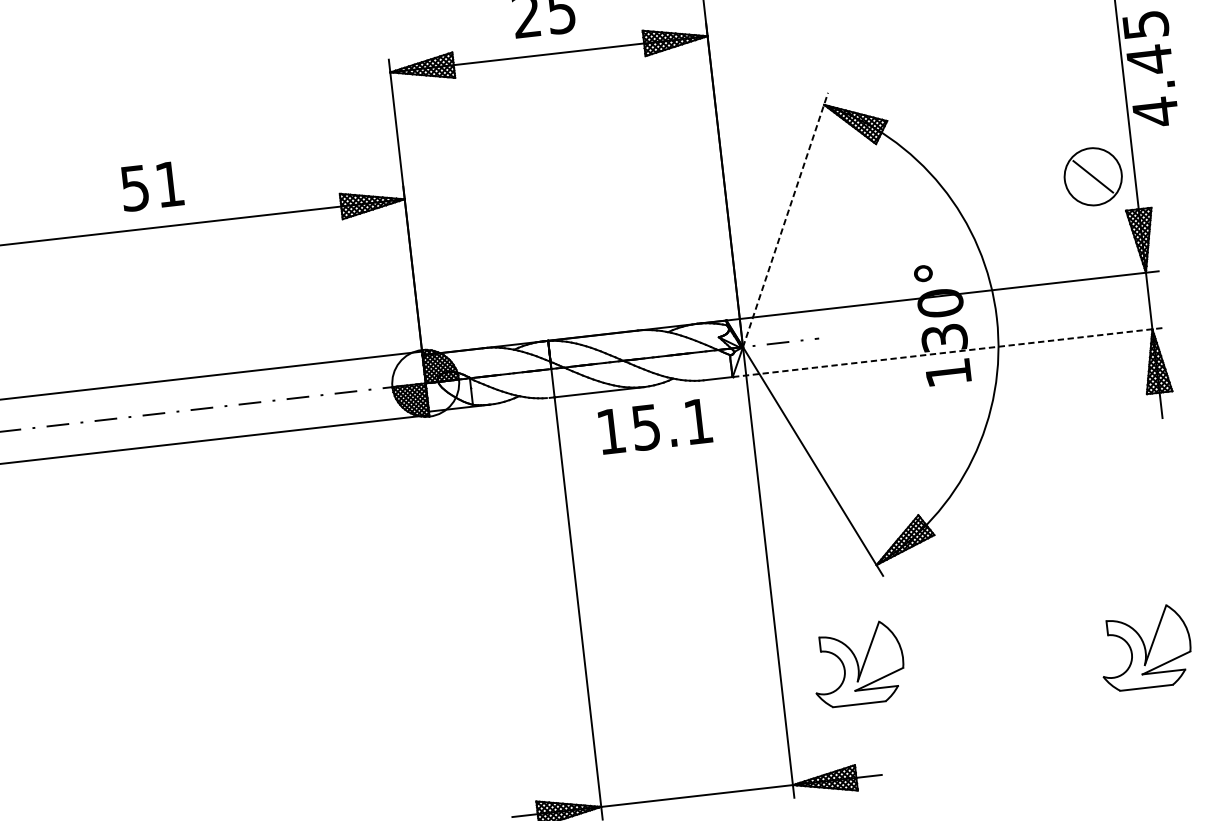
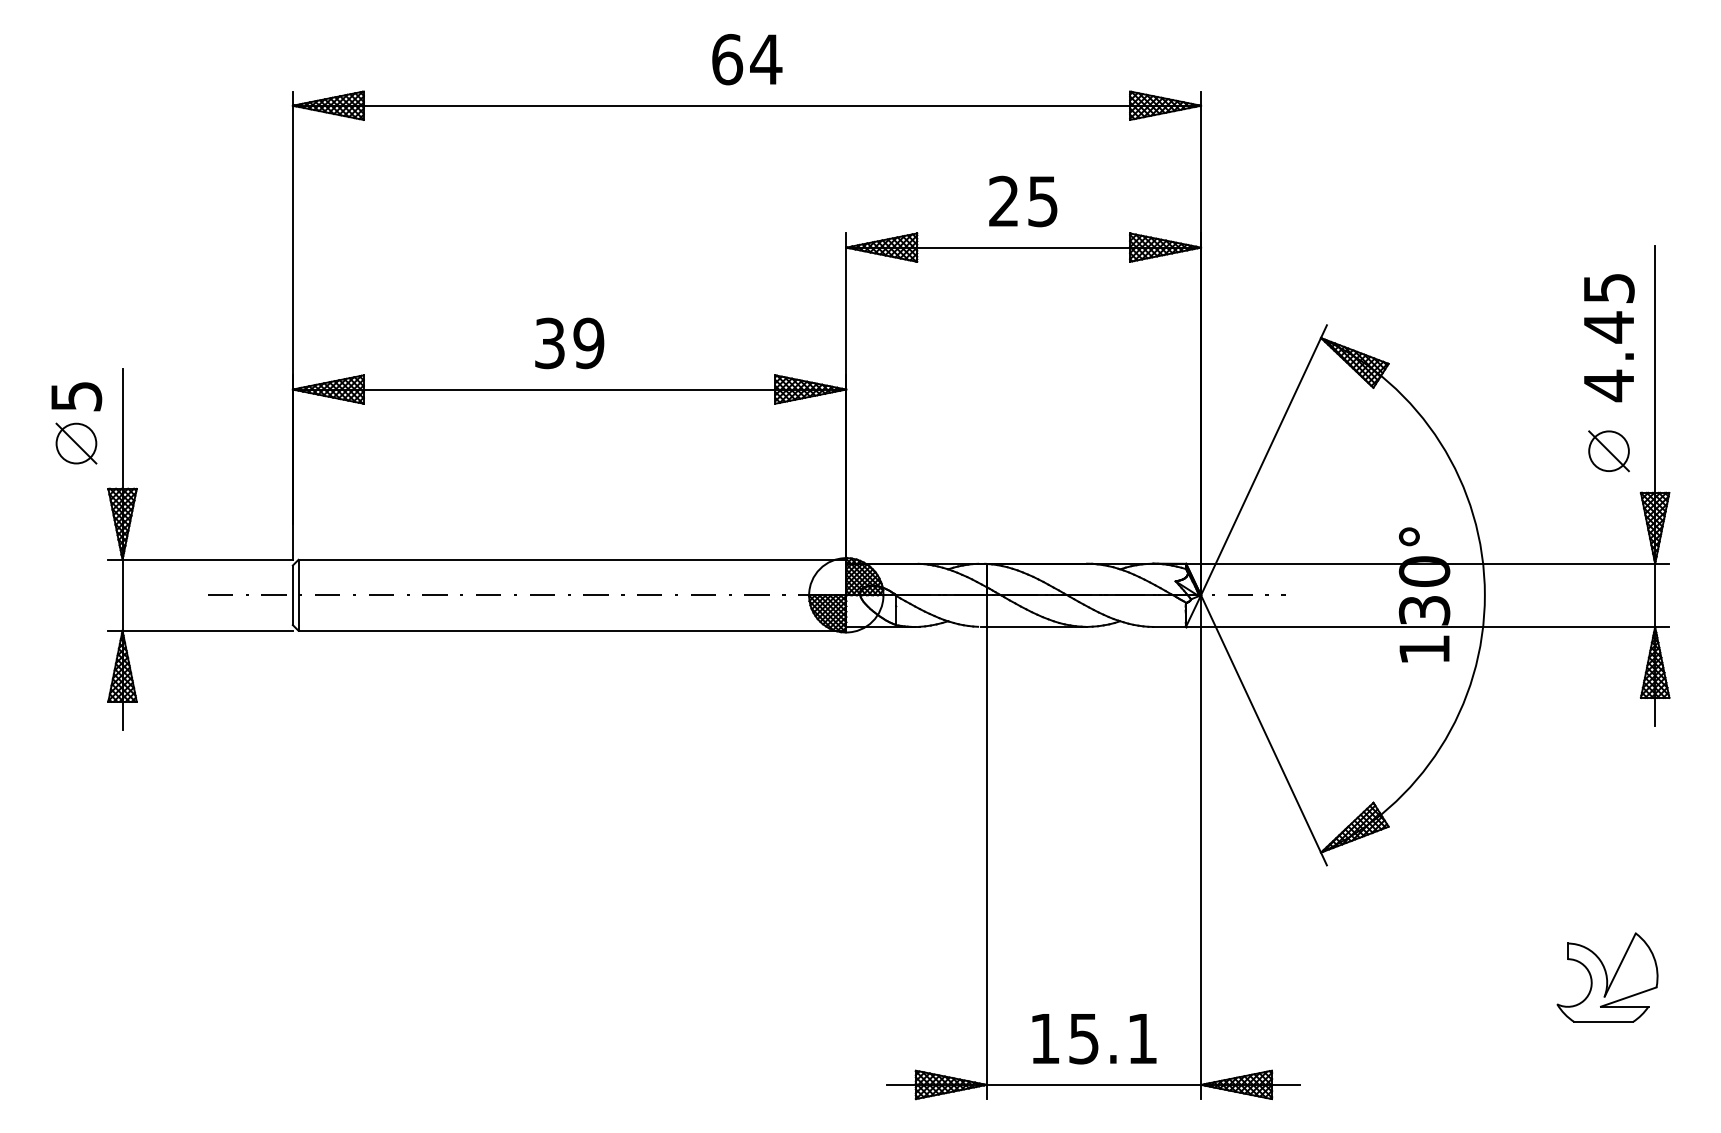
text: (1151, 69) -> (1609, 338), moved
circle: (1092, 177) -> (1608, 451), size x0.62
text: (152, 186) -> (569, 343), 51 -> 39
line: (786, 220) -> (1264, 460), dashed -> solid
line: (948, 352) -> (1427, 626), dashed -> solid
text: (655, 427) -> (1094, 1039), moved
part: (858, 664) -> (1288, 959), removed

